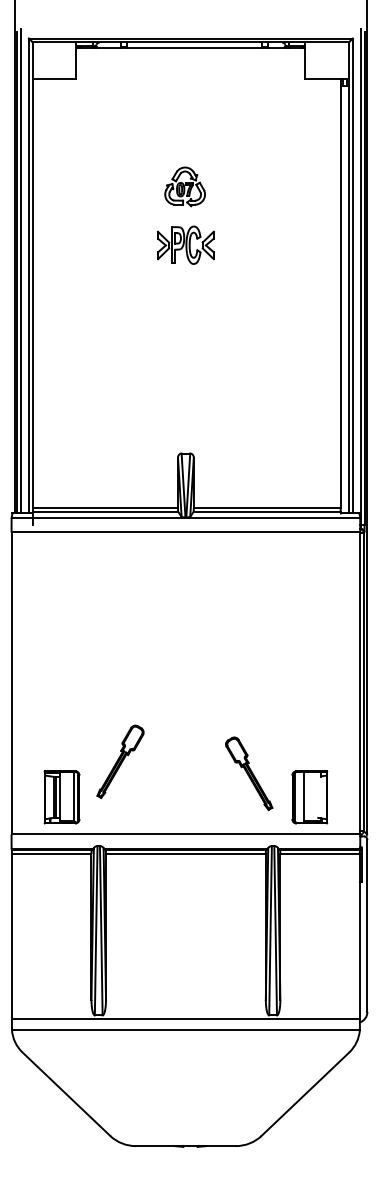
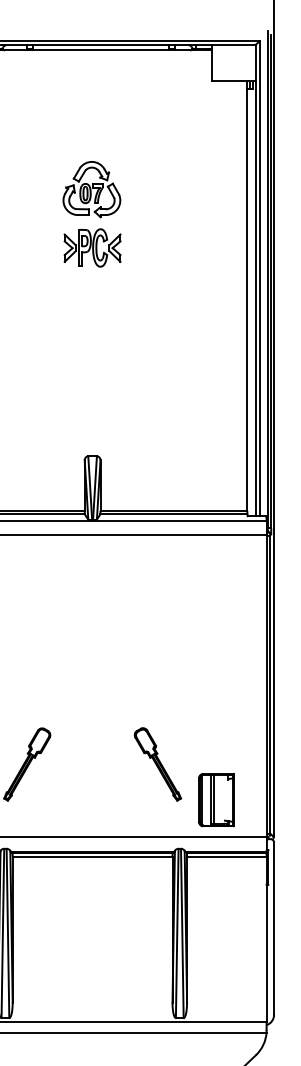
part: (184, 186) -> (91, 189), size x1.43
part: (249, 773) -> (158, 764), moved
line: (307, 796) -> (214, 799), added

